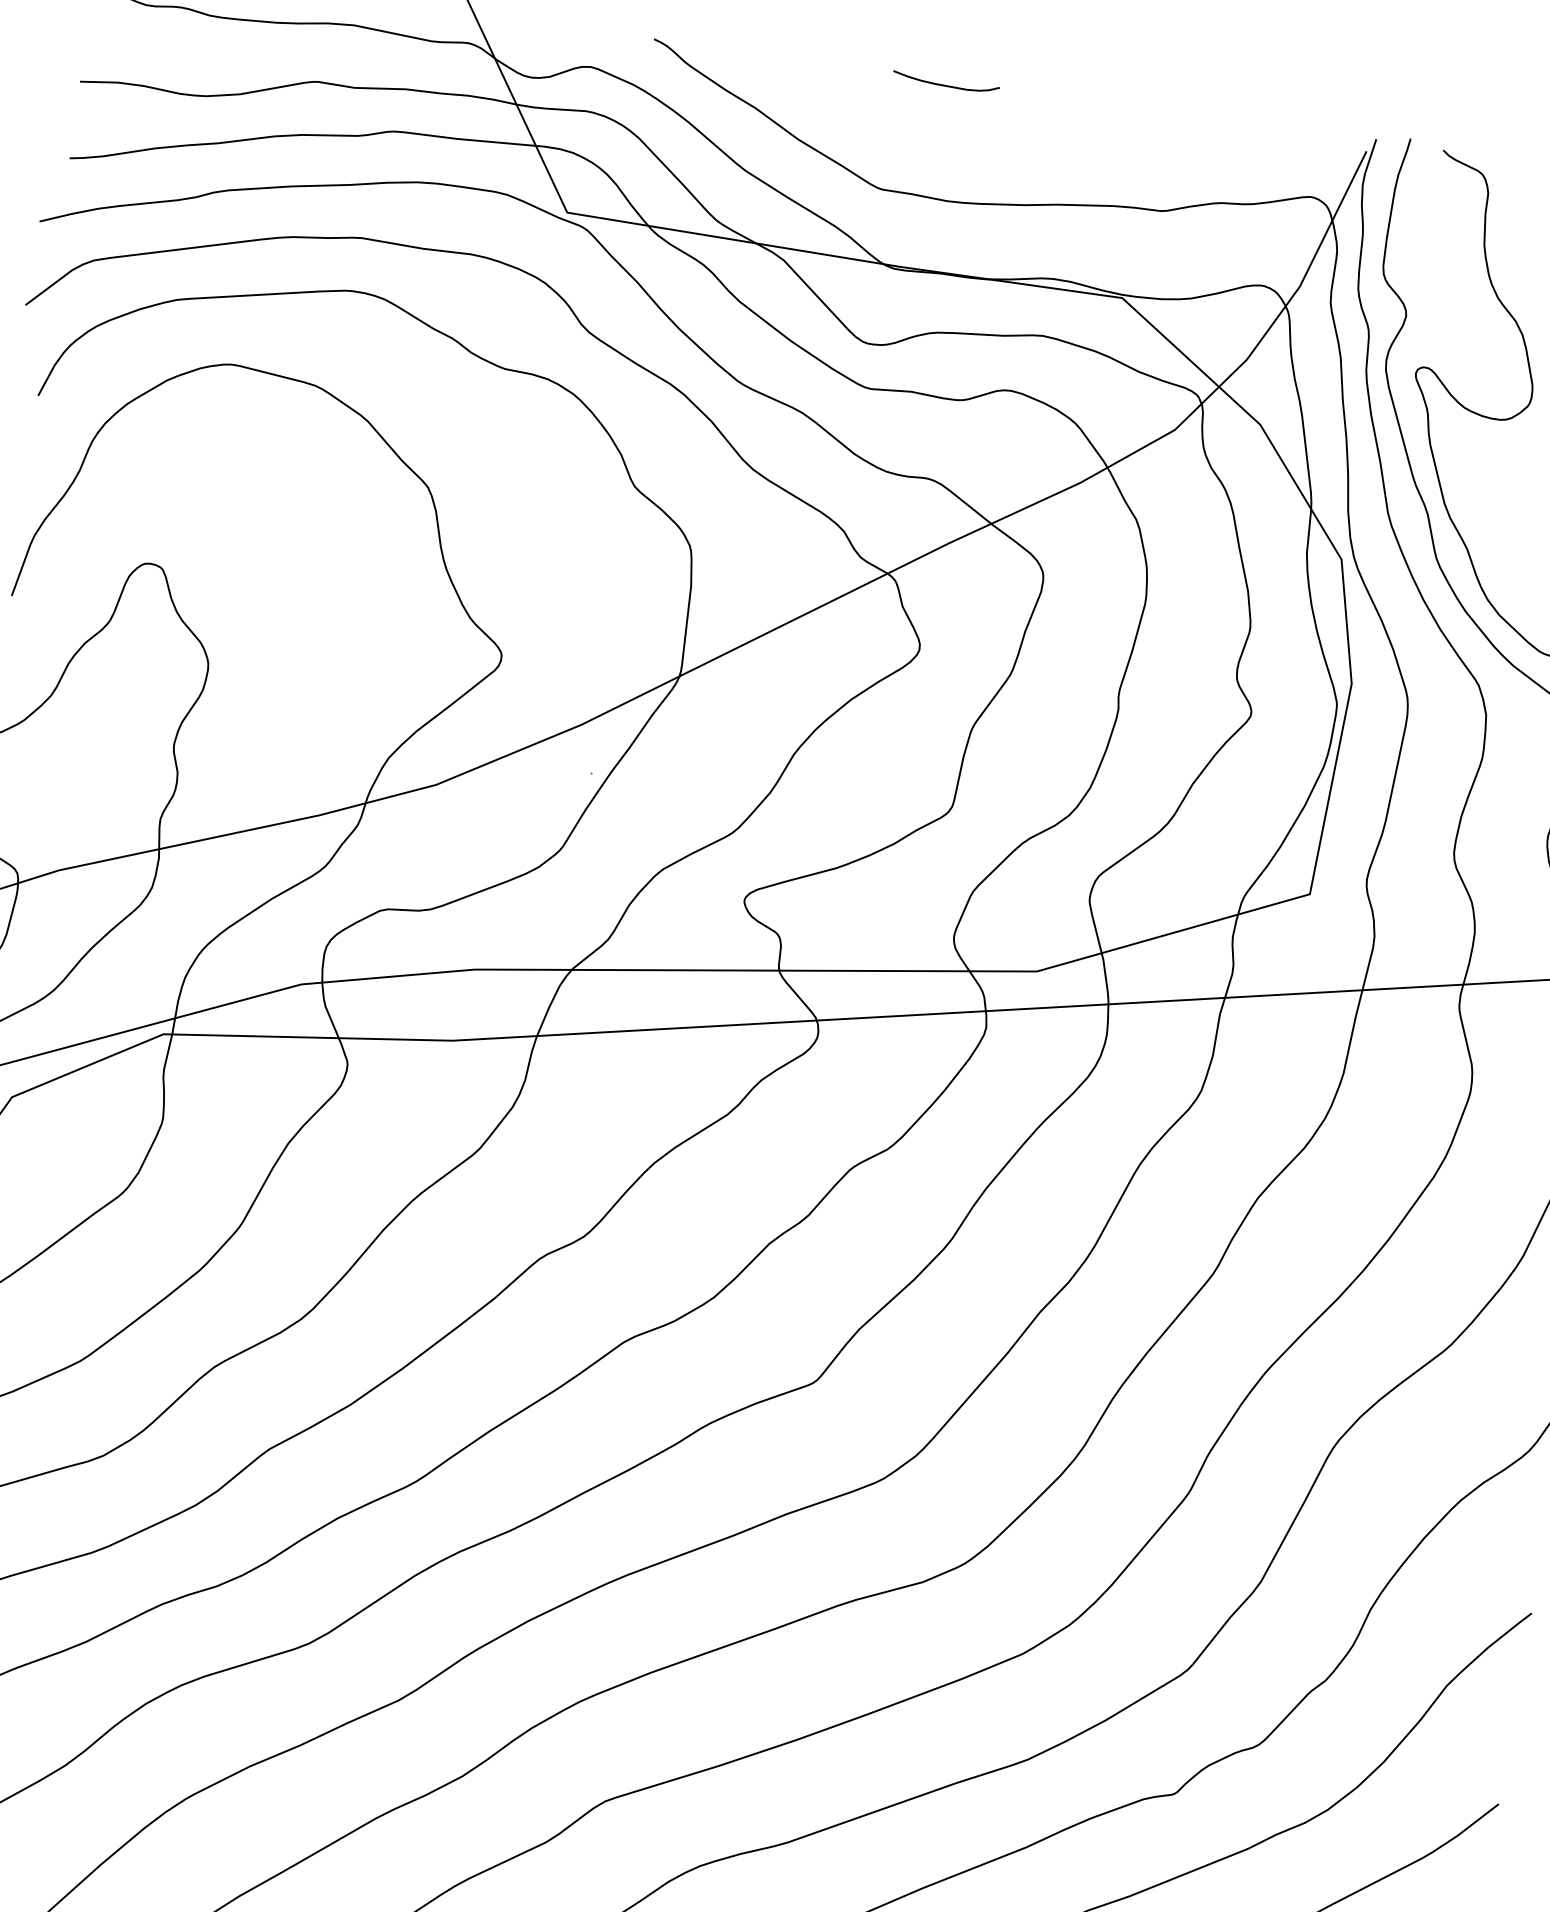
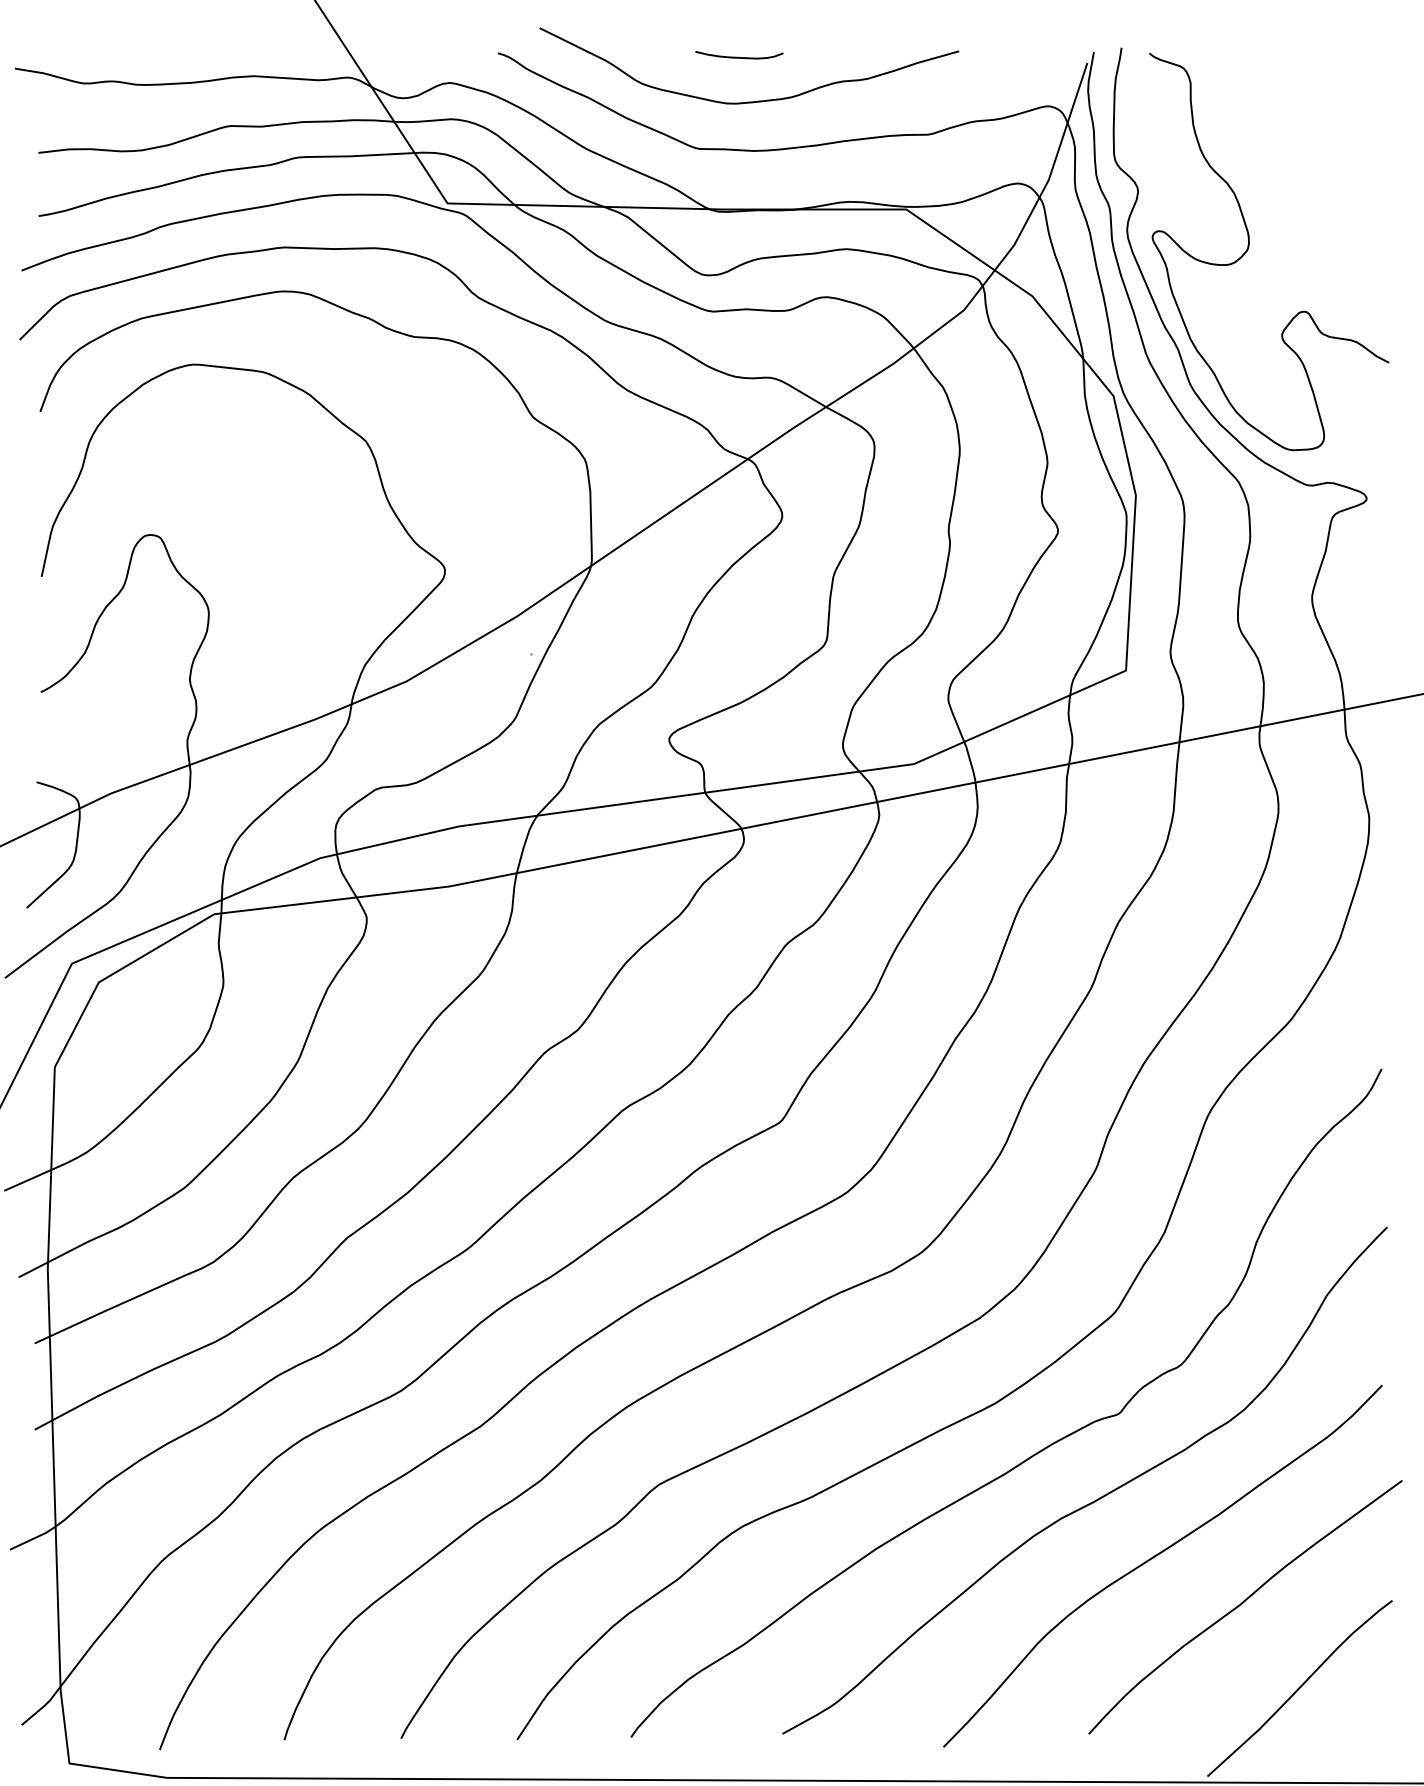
curve: (960, 140) -> (757, 100), added

